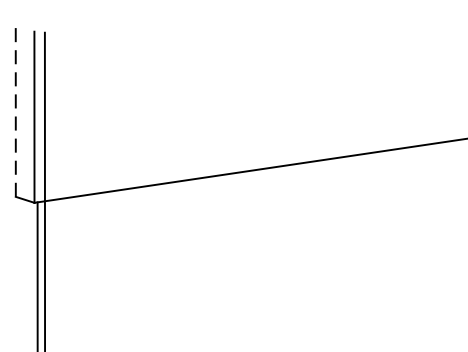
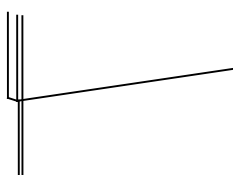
line: (14, 111) -> (7, 55), dashed -> solid

